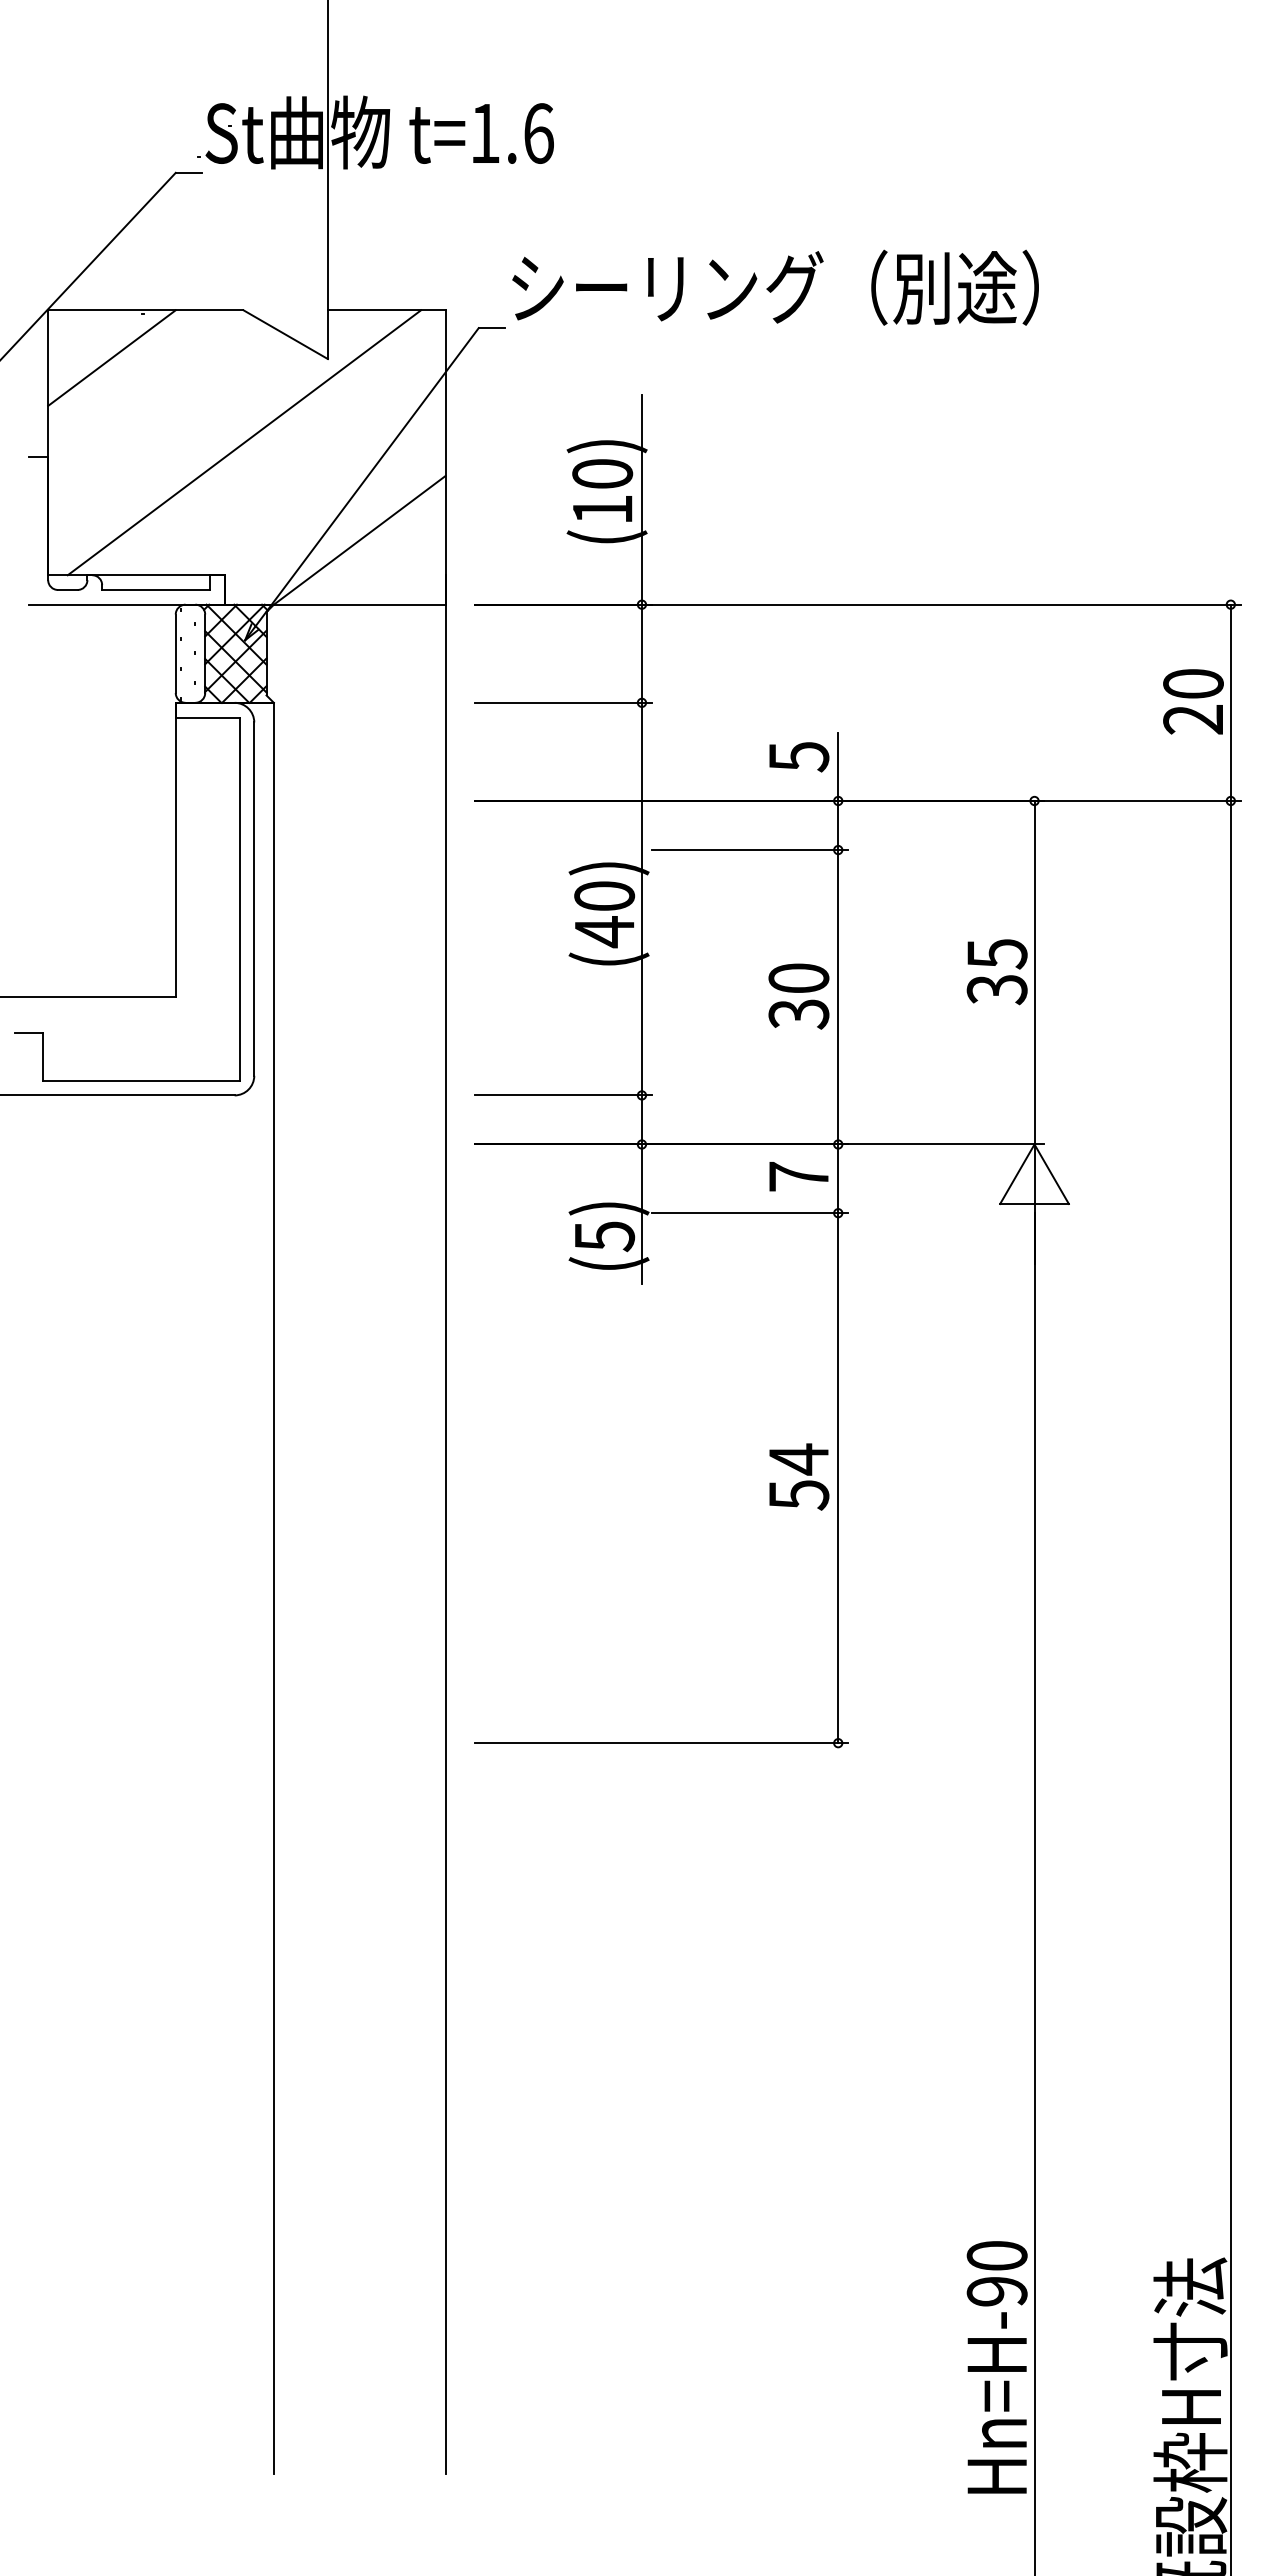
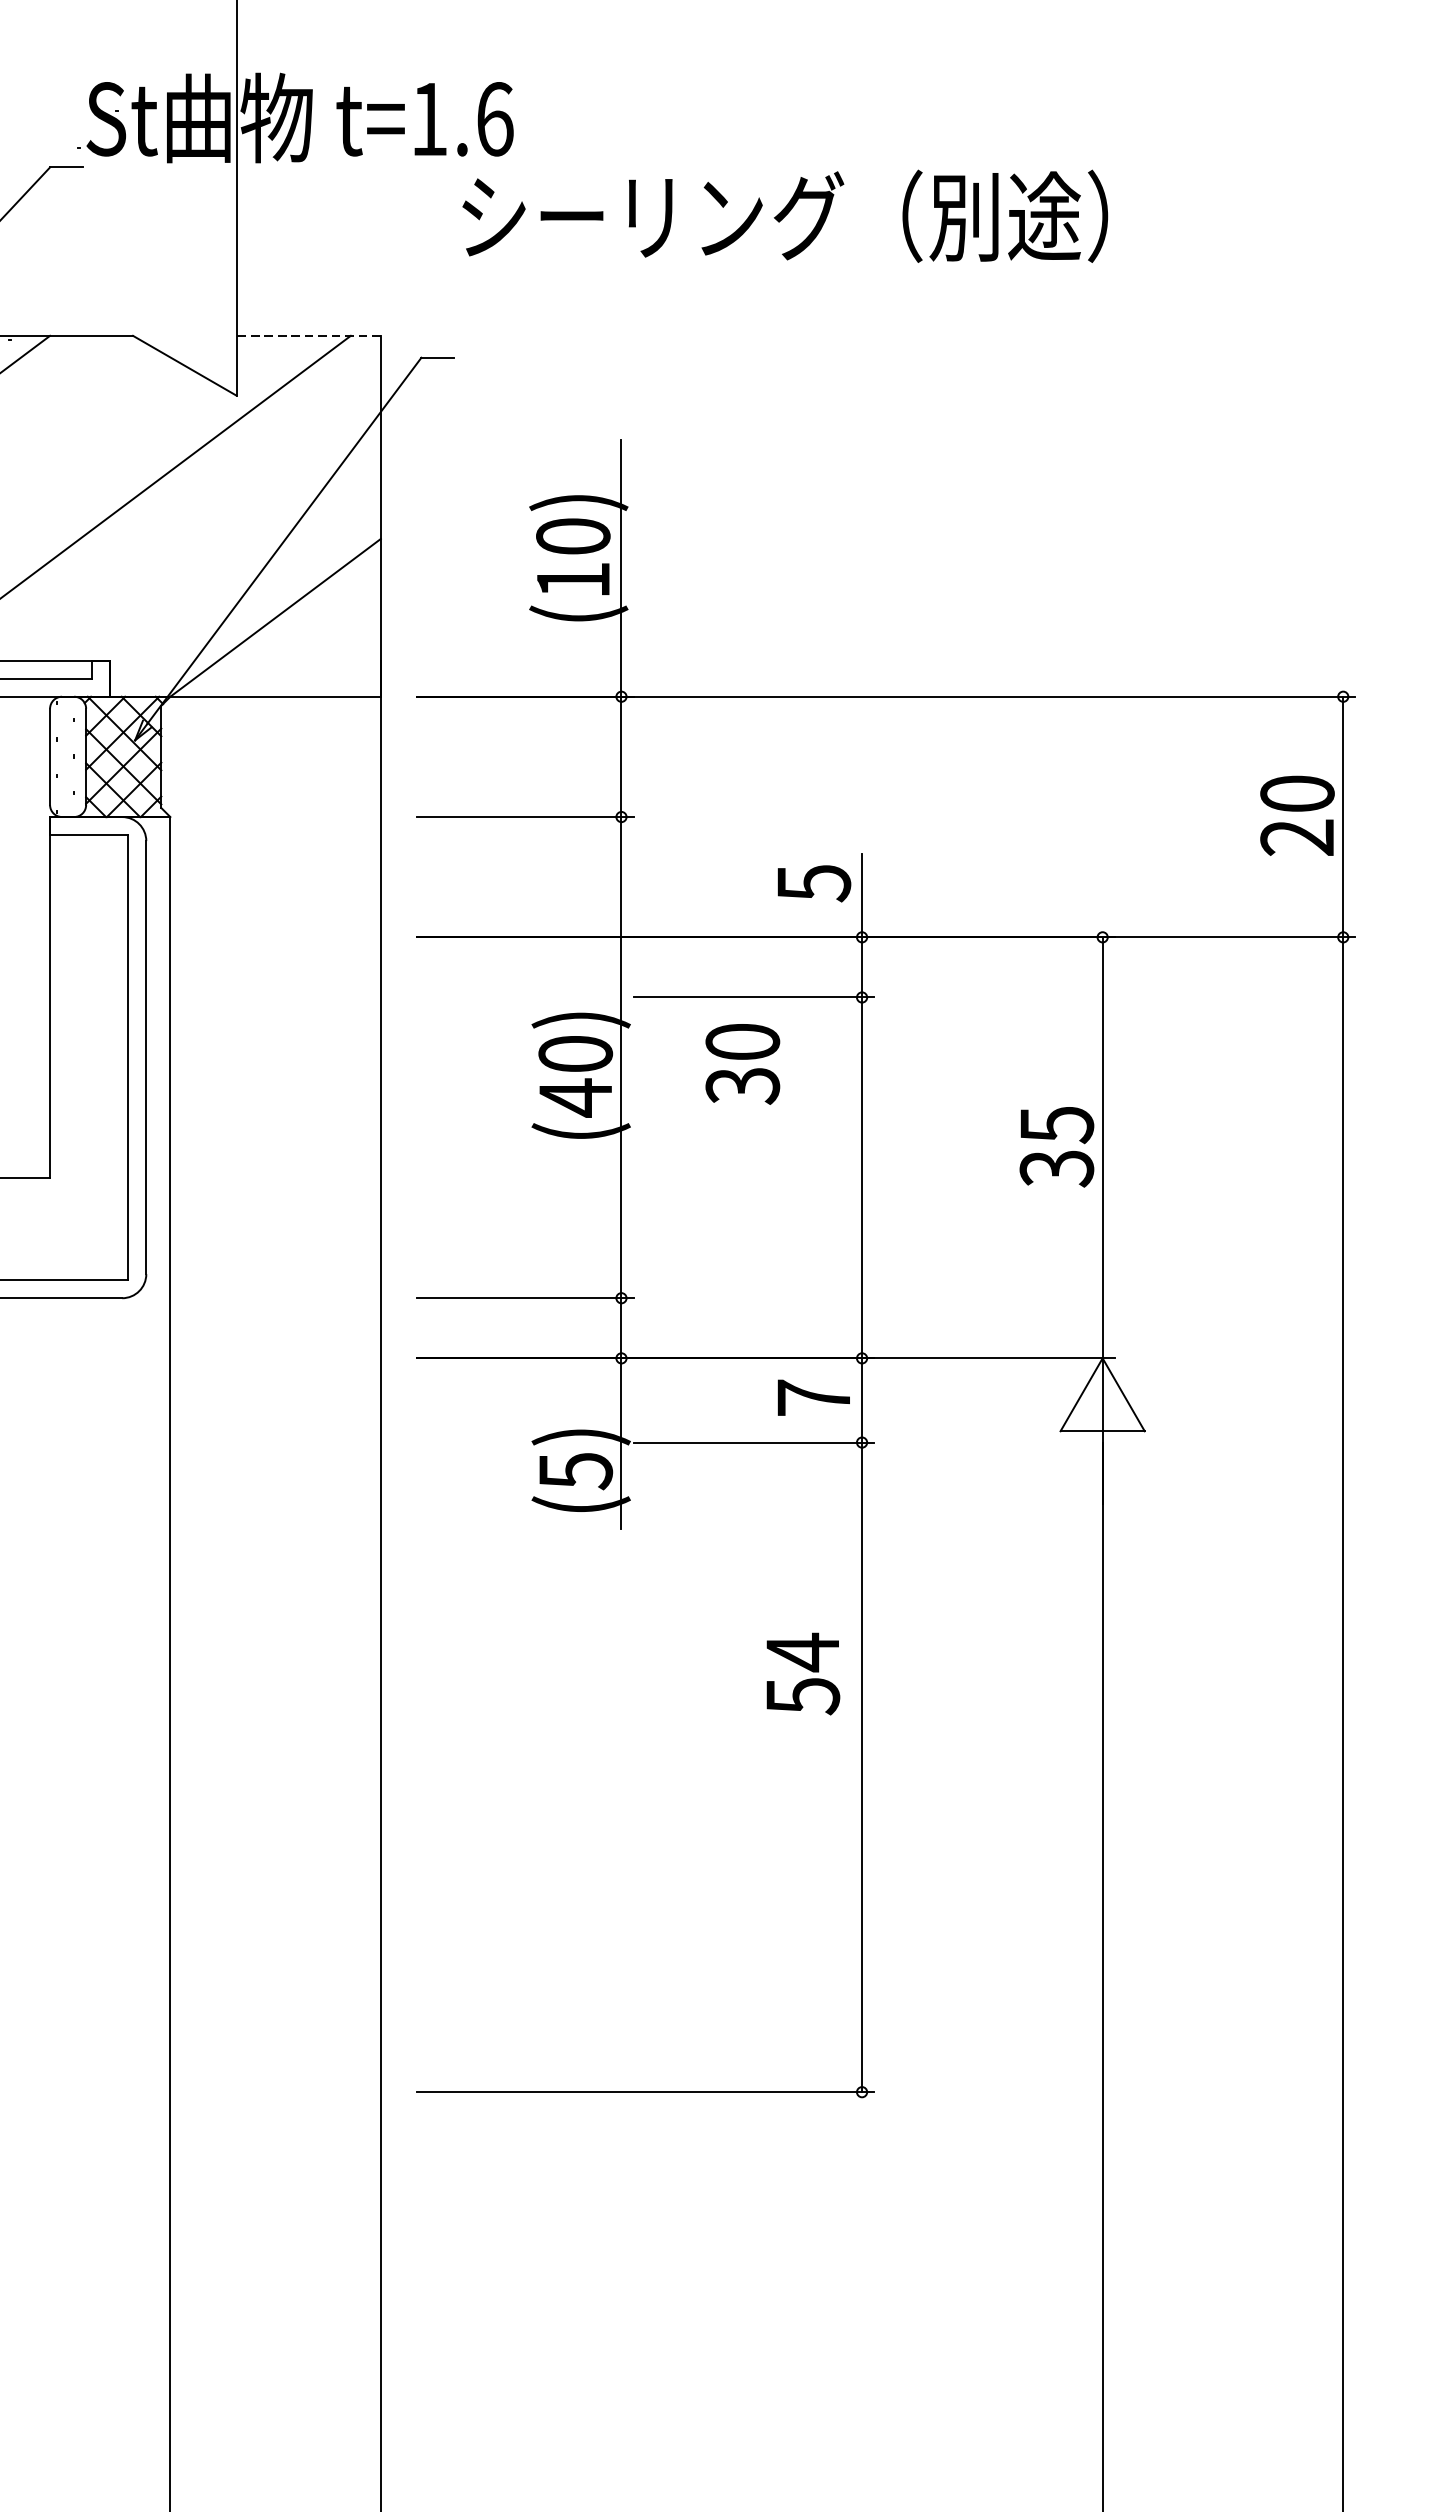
text: (775, 287) -> (785, 216), moved
line: (386, 310) -> (308, 336), solid -> dashed
text: (798, 996) -> (742, 1064), moved
text: (799, 1476) -> (803, 1673), moved

